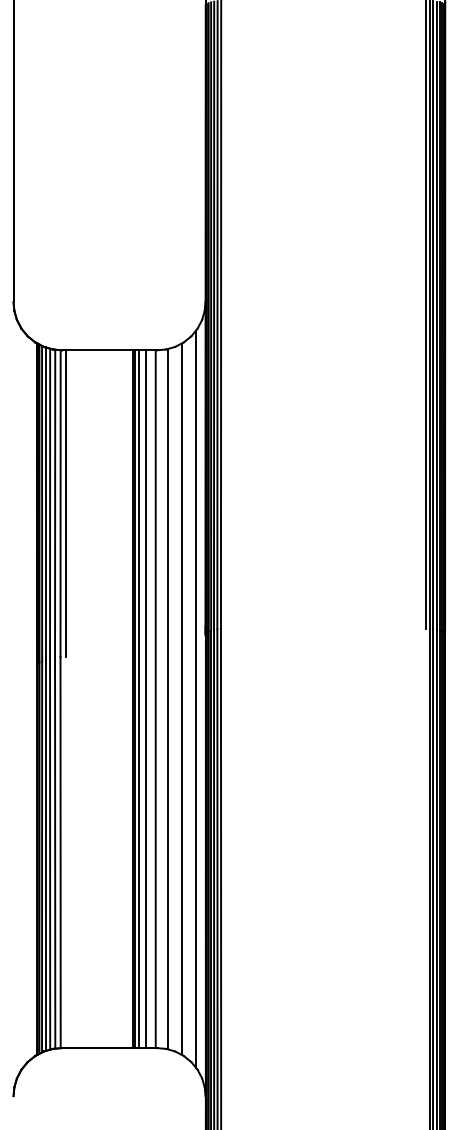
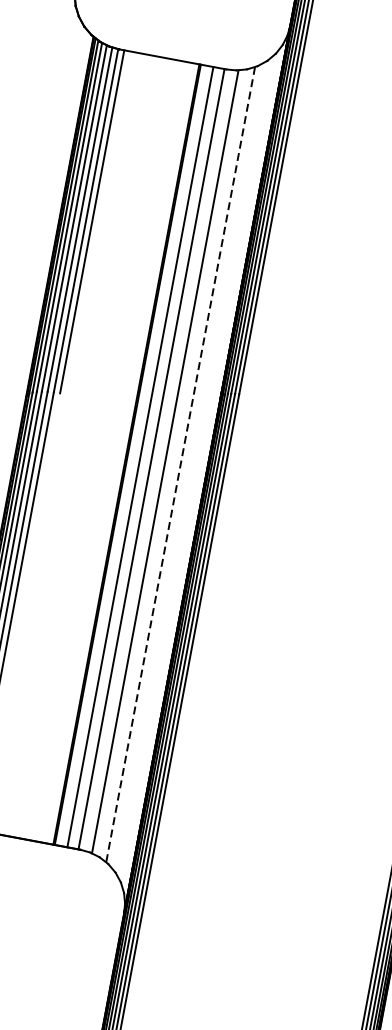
line: (196, 698) -> (197, 467), removed
line: (138, 699) -> (132, 455), removed
line: (181, 699) -> (180, 464), solid -> dashed

